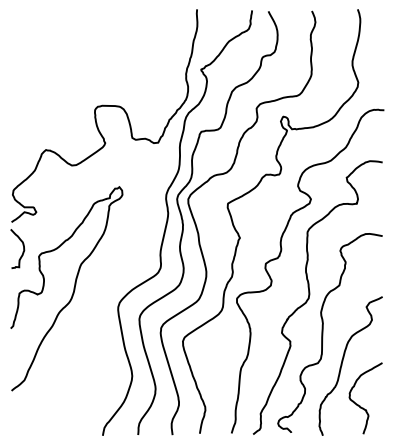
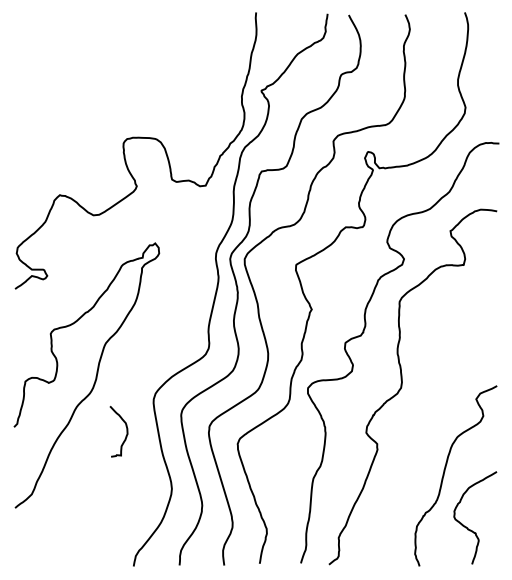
curve: (23, 248) -> (126, 431), moved
curve: (323, 329) -> (420, 428), removed

